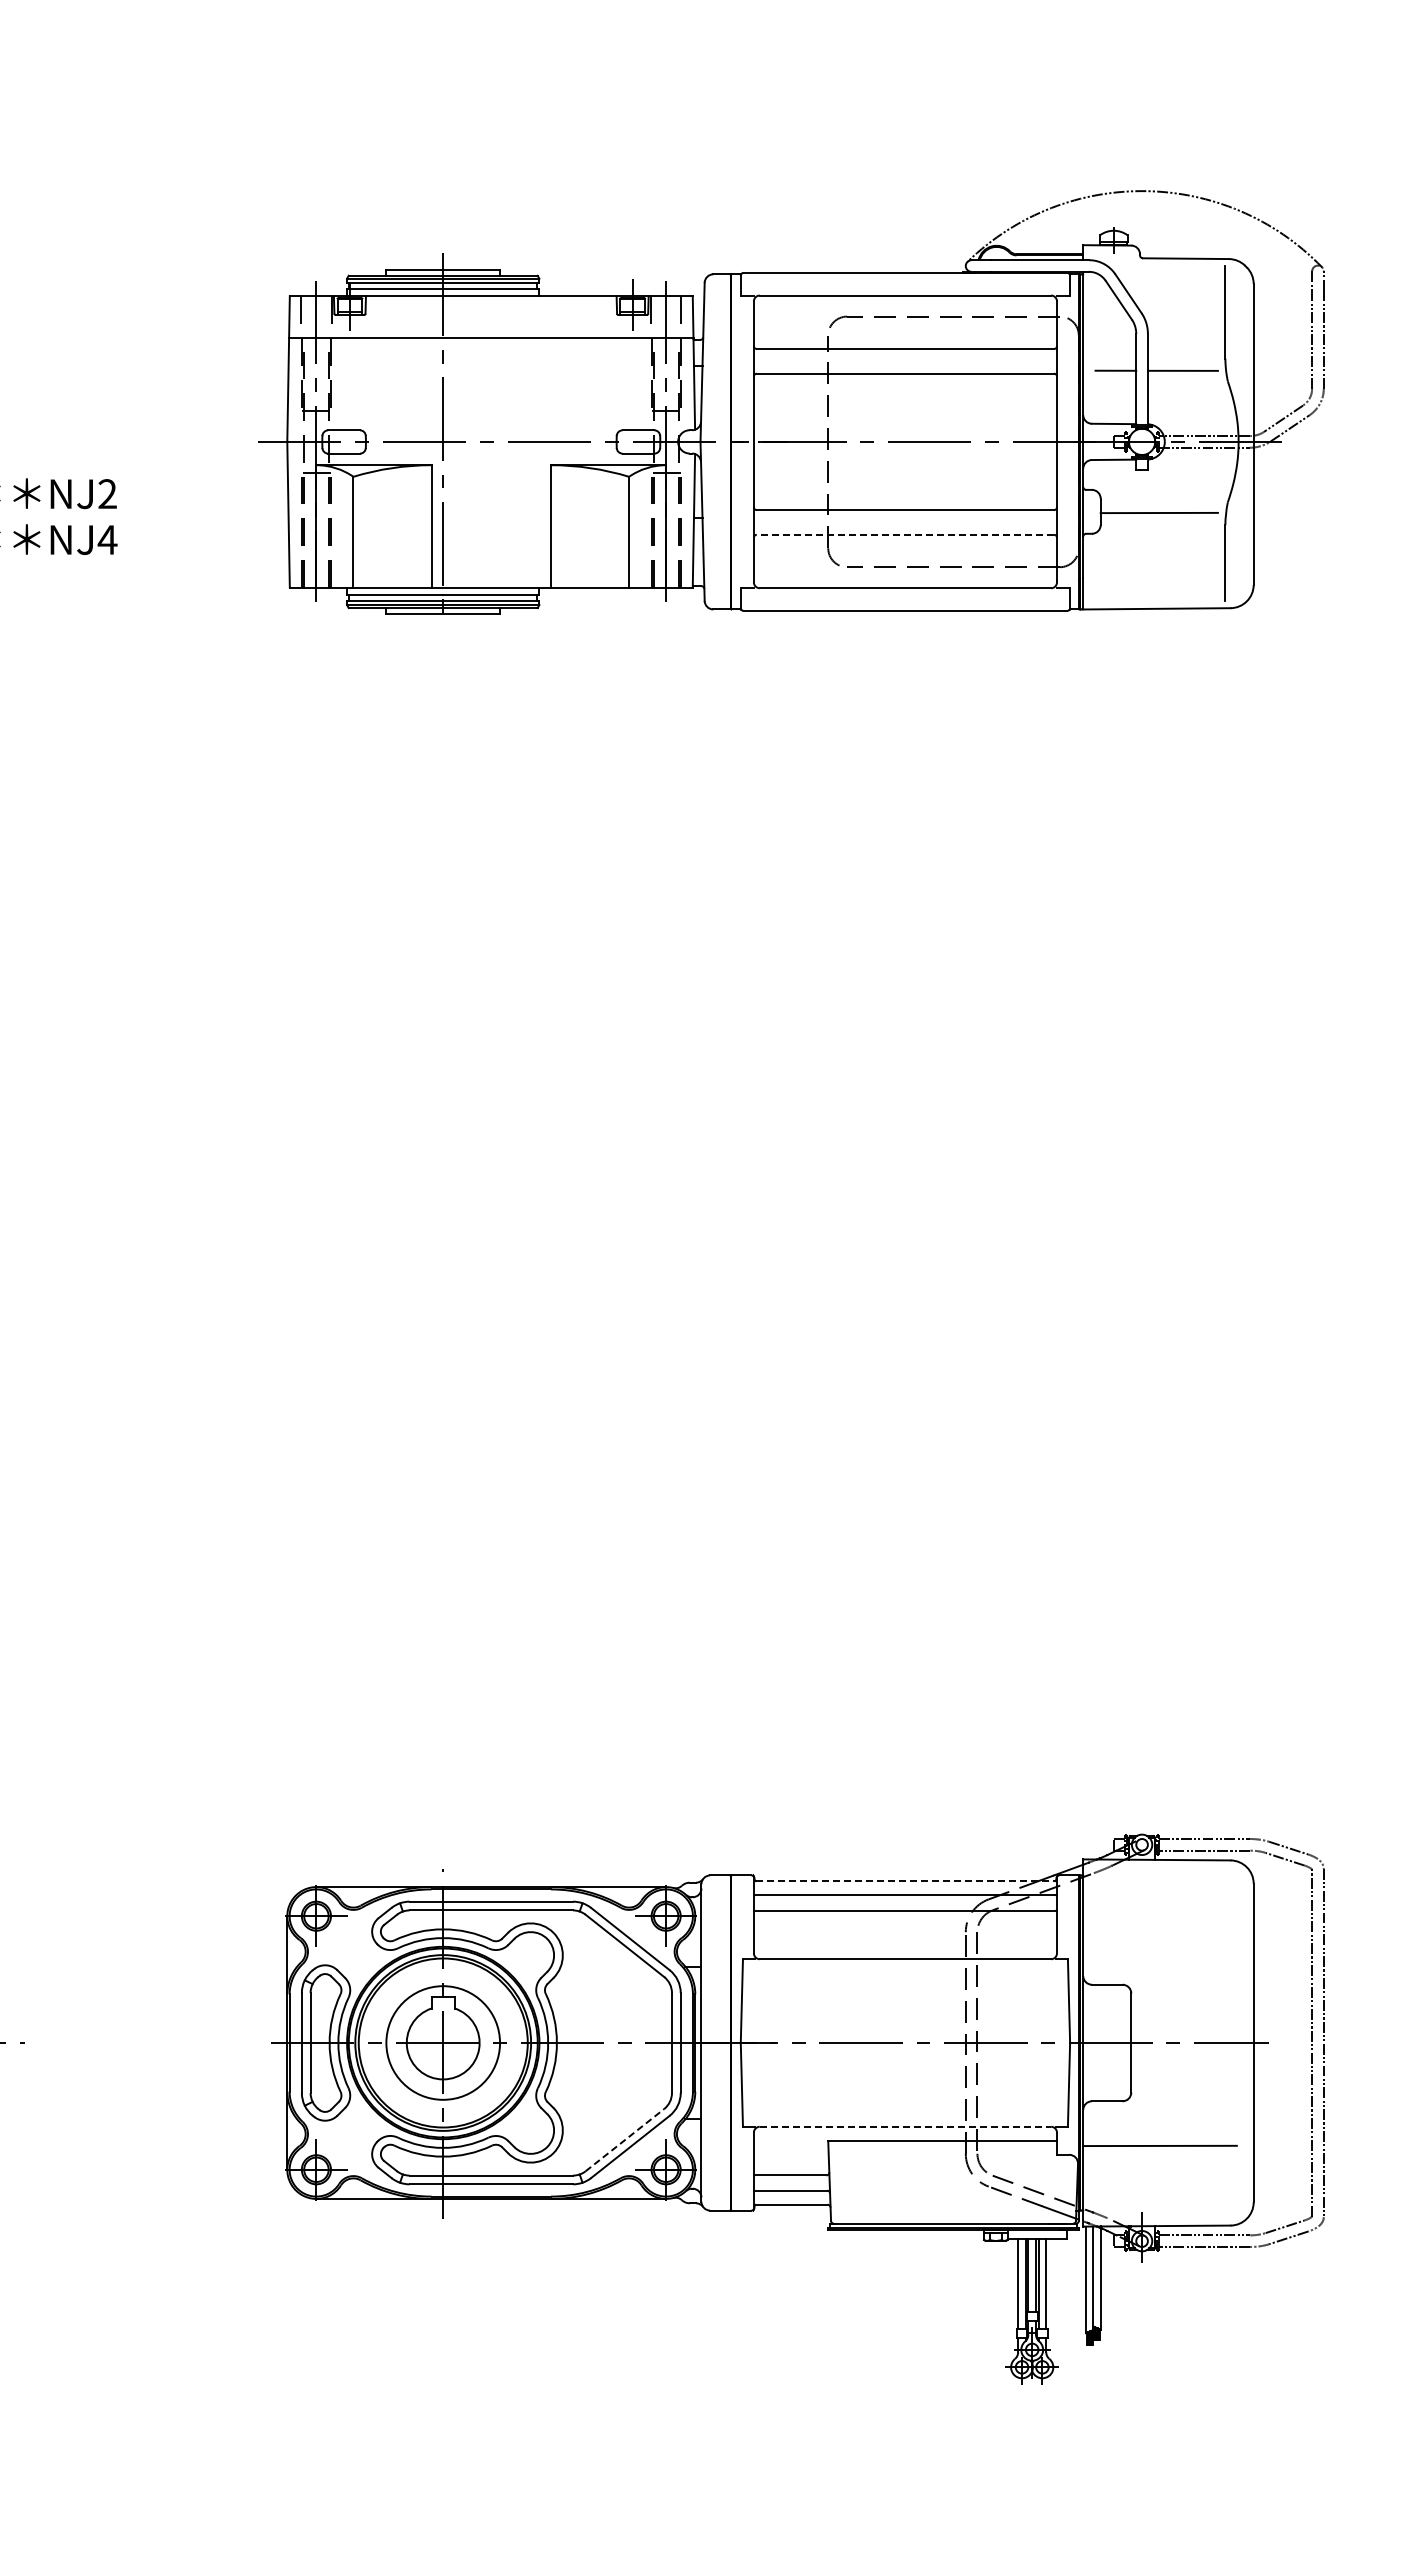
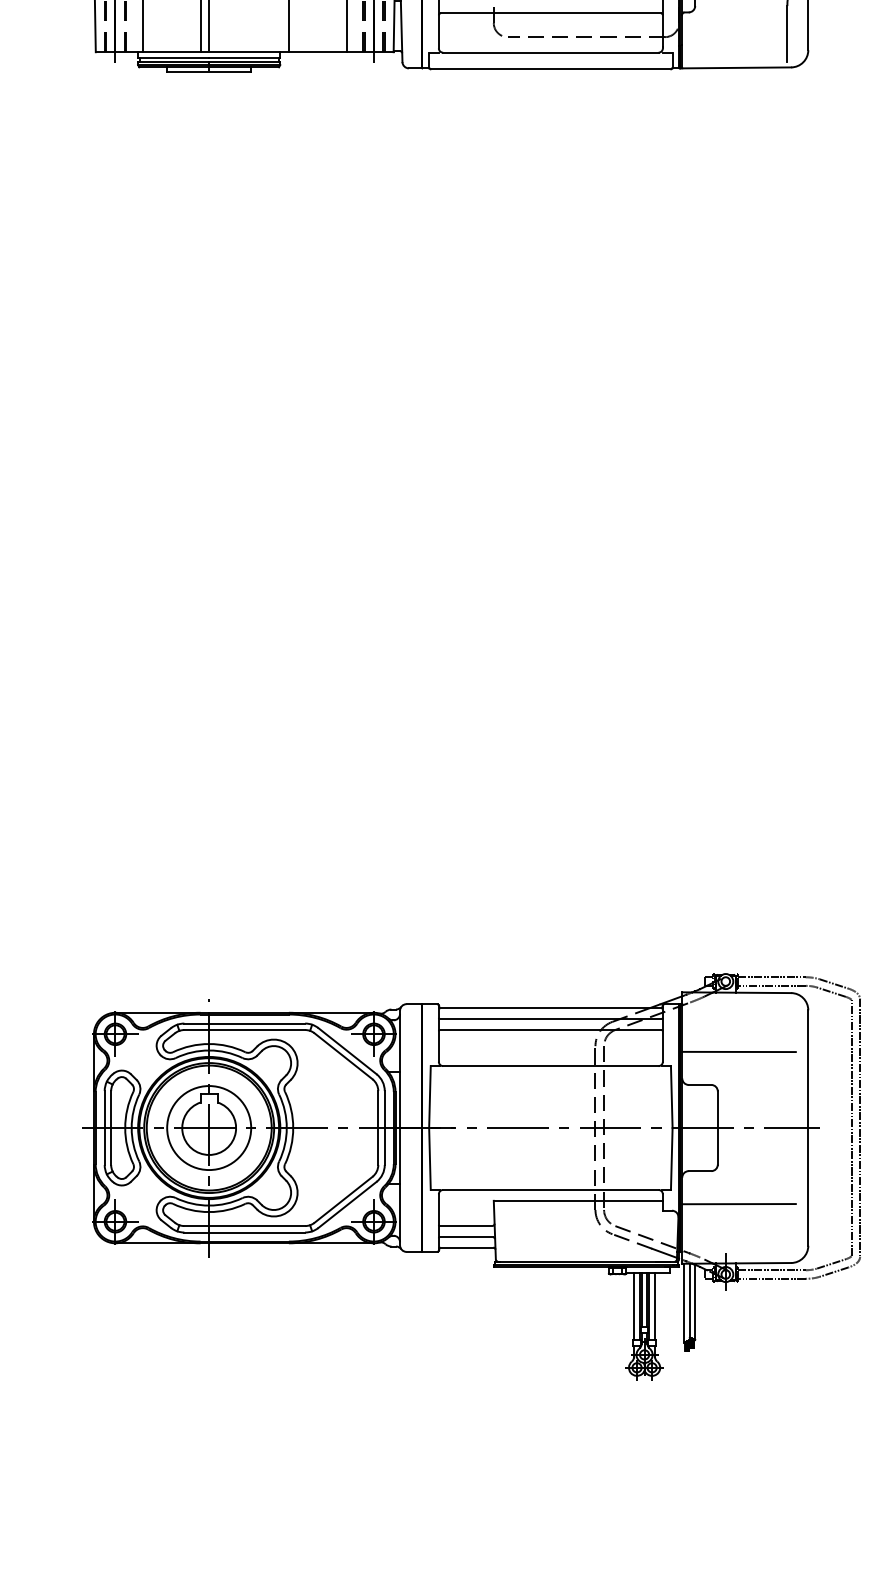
line: (905, 534) -> (550, 12), dashed -> solid
line: (905, 1881) -> (550, 1008), dashed -> solid
line: (1159, 1939) -> (738, 1051), added
line: (905, 2126) -> (550, 1189), dashed -> solid
line: (625, 2139) -> (343, 1199), dashed -> solid

